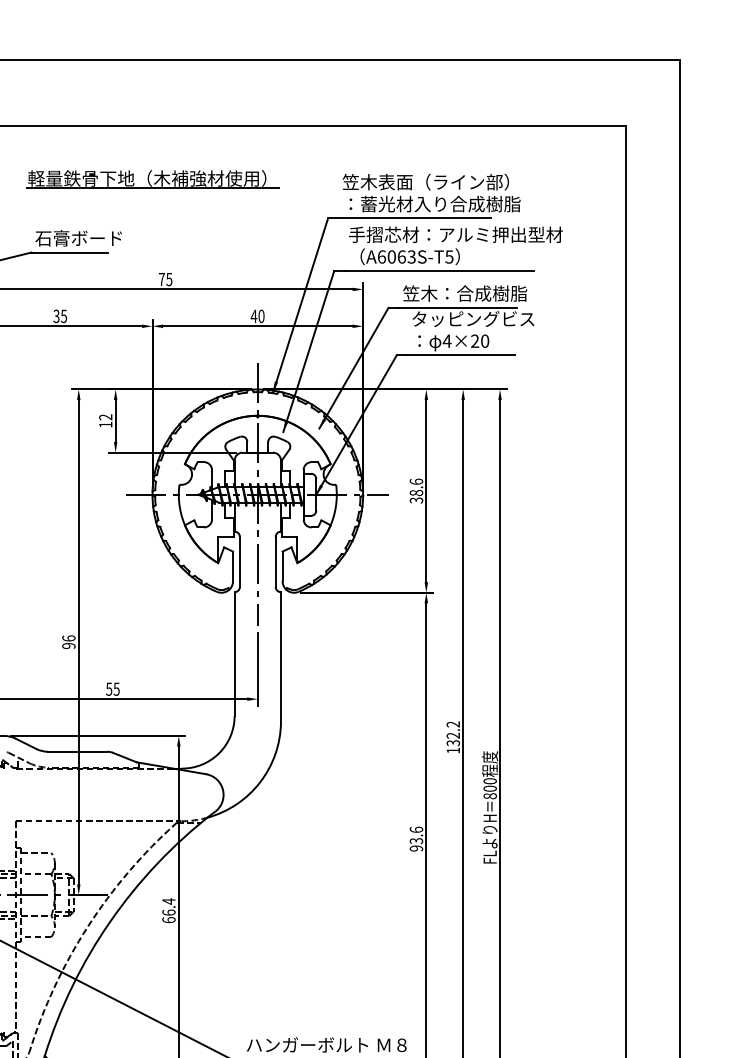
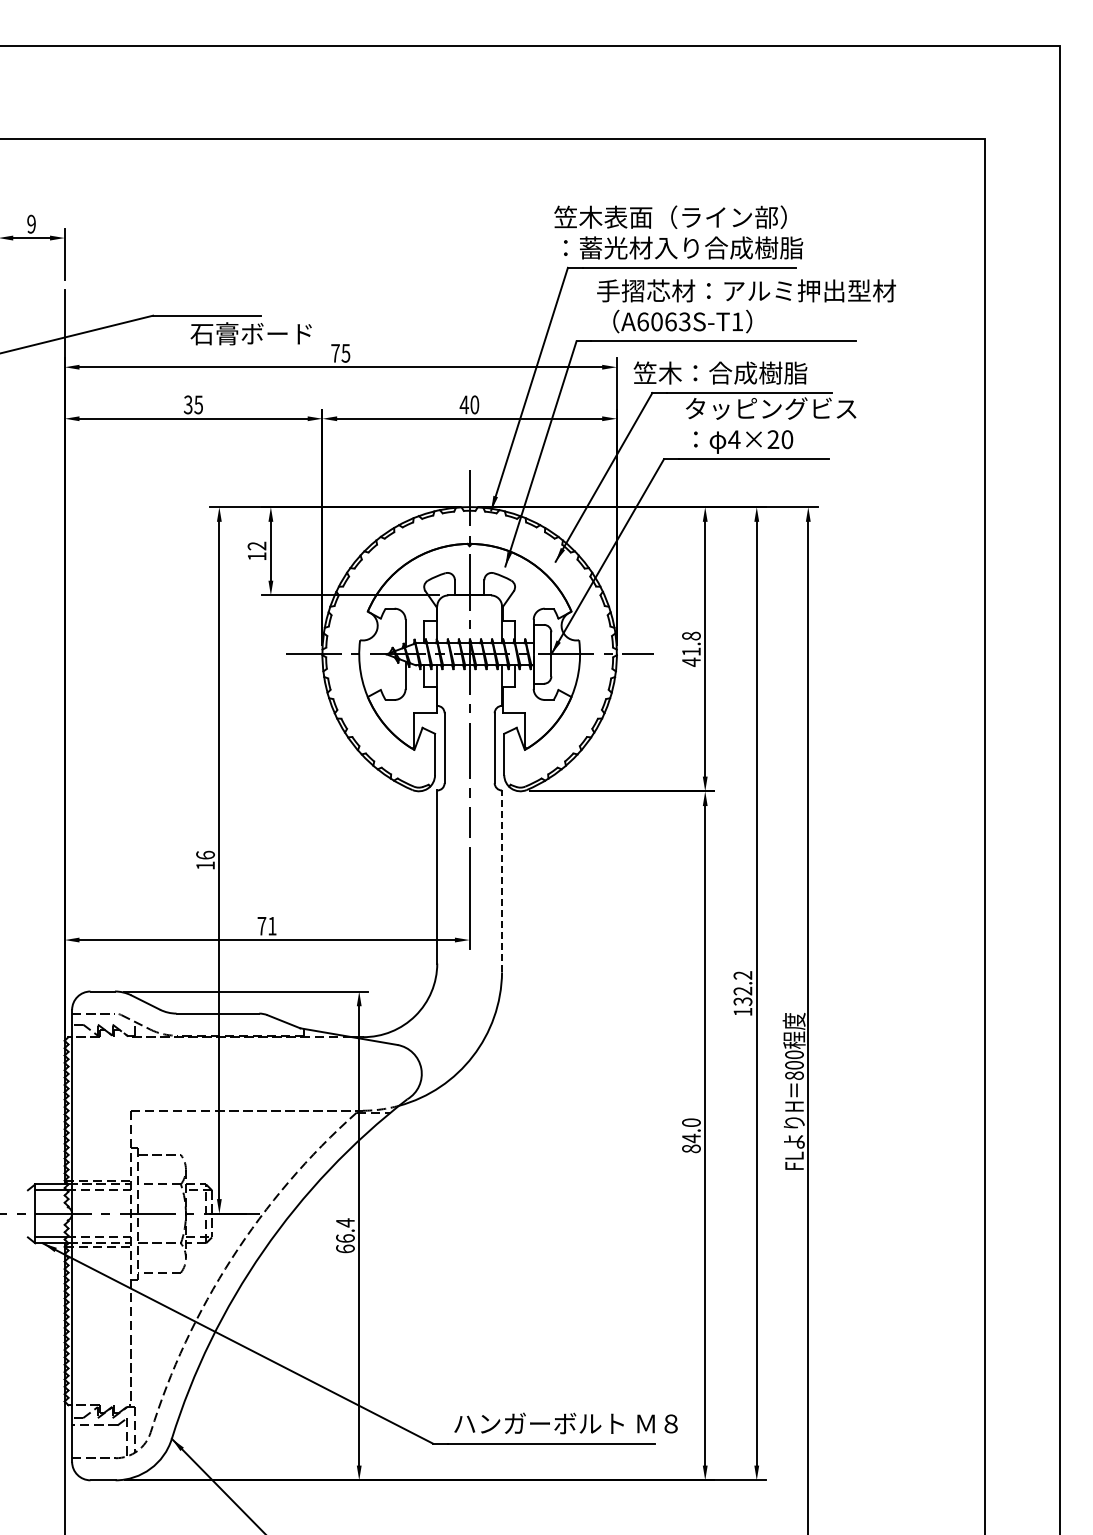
part: (153, 178) -> (323, 212), removed
text: (431, 193) -> (678, 232), moved
text: (78, 238) -> (250, 333), moved
text: (449, 256) -> (737, 321), A6063S-T5 -> A6063S-T1
text: (465, 293) -> (720, 372), moved
text: (416, 491) -> (691, 649), 38.6 -> 41.8
text: (68, 645) -> (205, 865), 96 -> 16
line: (281, 657) -> (502, 881), solid -> dashed
text: (112, 689) -> (266, 926), 55 -> 71
text: (416, 838) -> (691, 1135), 93.6 -> 84.0

